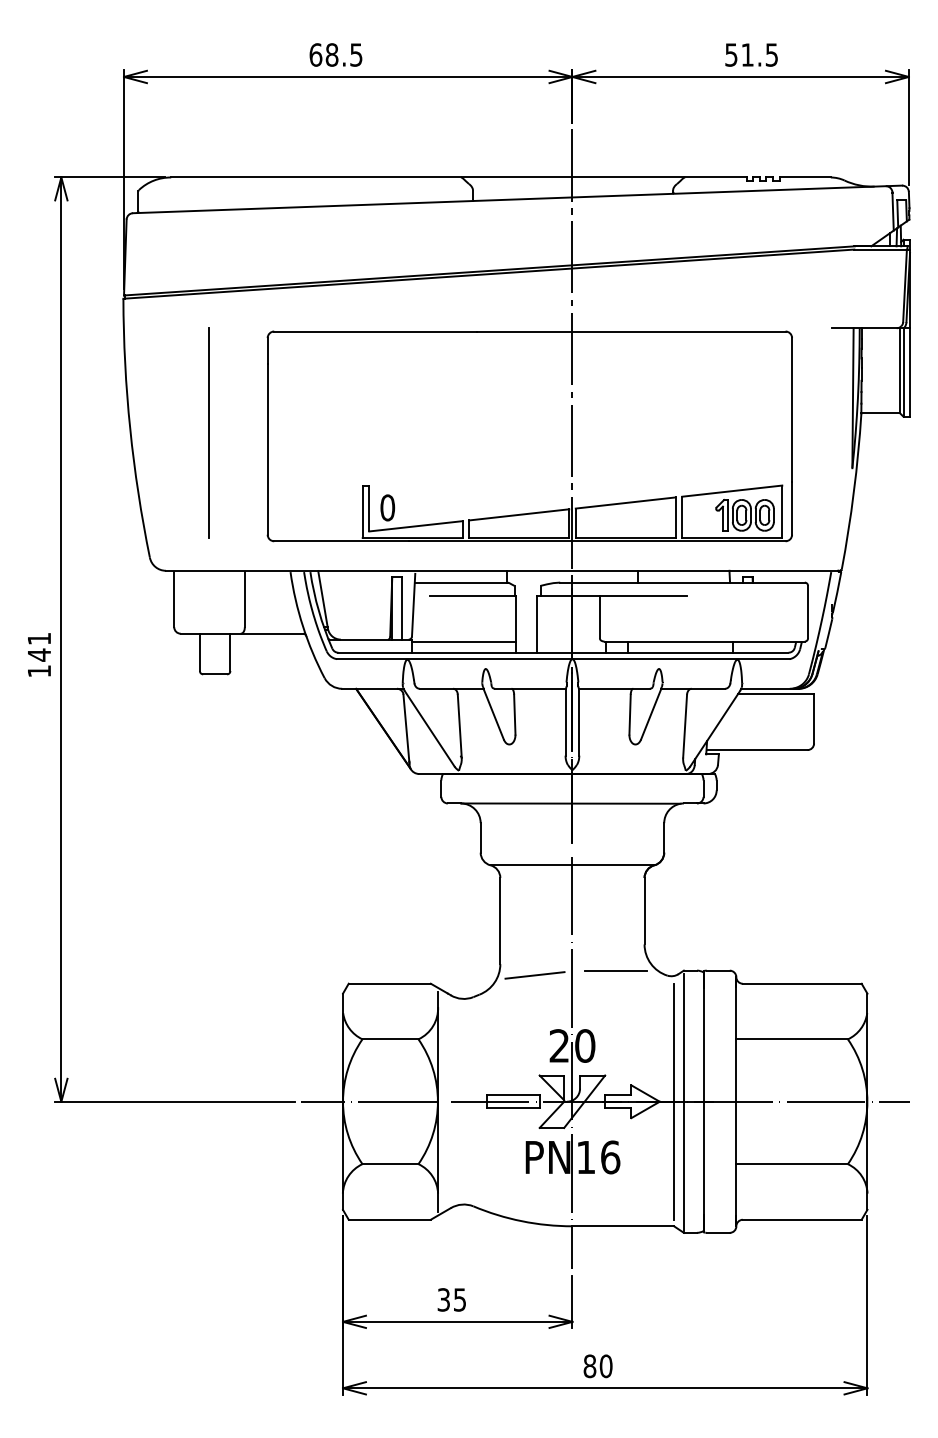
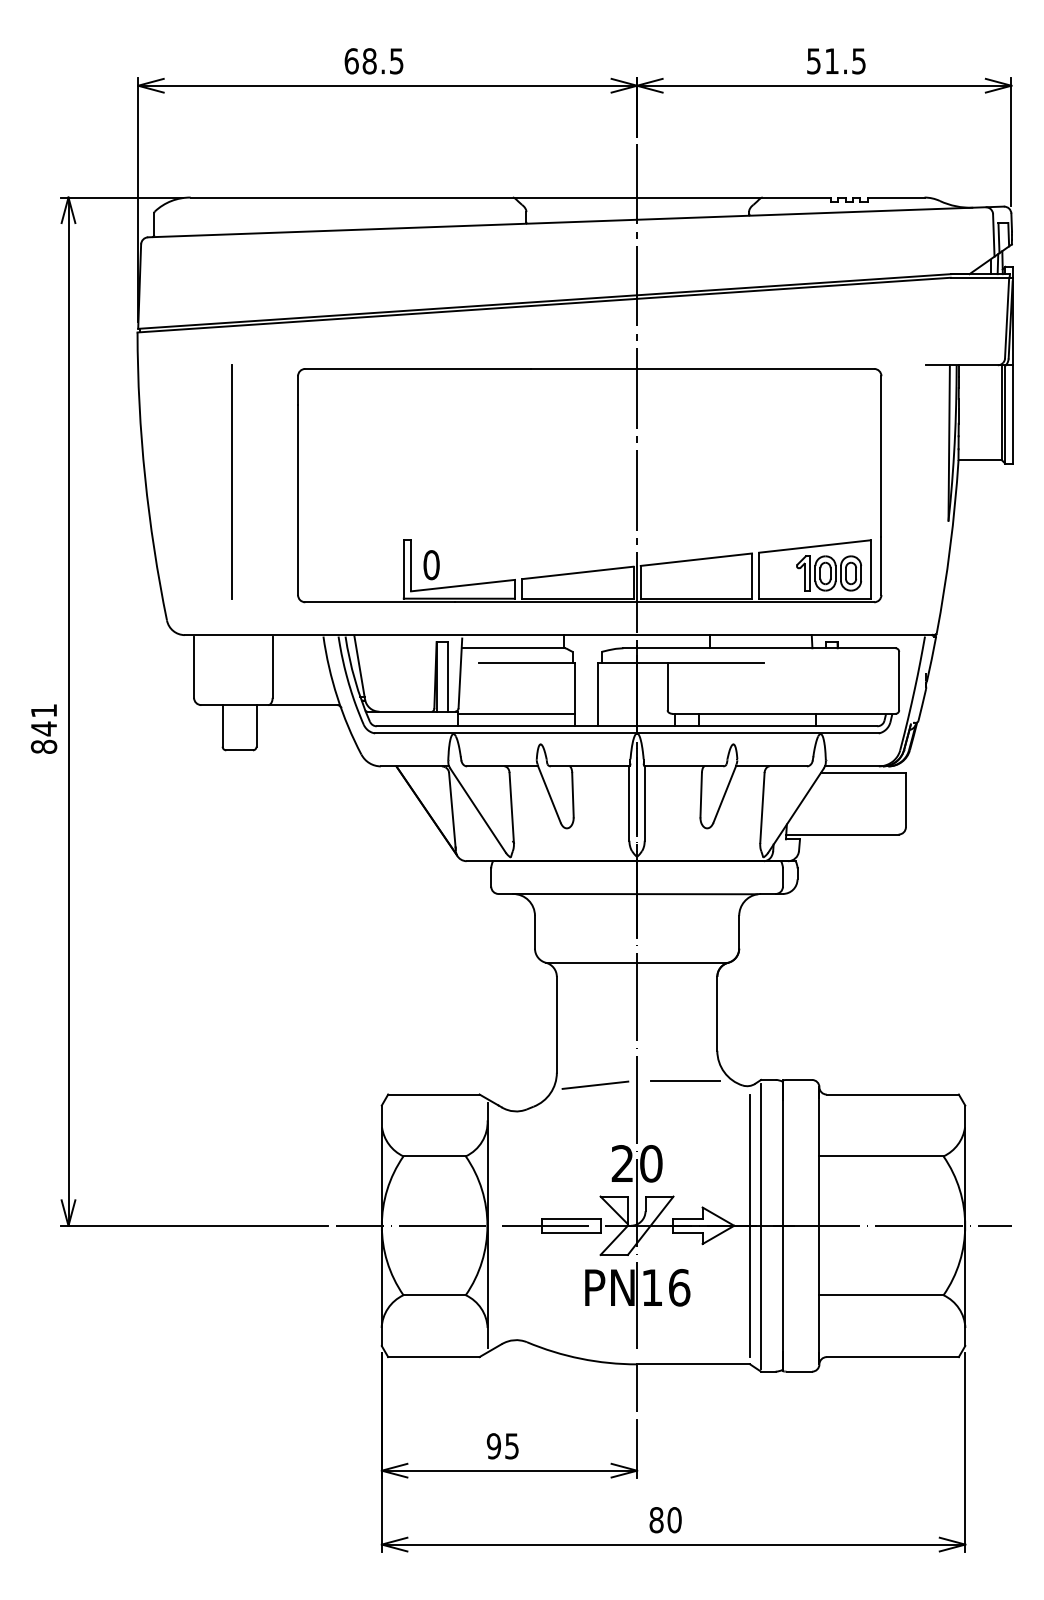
text: (39, 671) -> (44, 747), 141 -> 841
text: (443, 1299) -> (493, 1445), 35 -> 95

